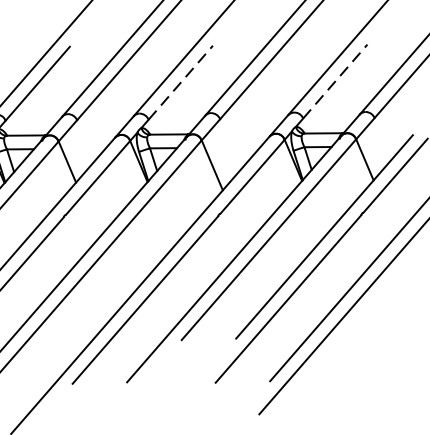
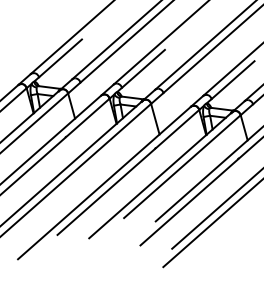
line: (180, 82) -> (143, 68), dashed -> solid
line: (336, 82) -> (233, 80), dashed -> solid

